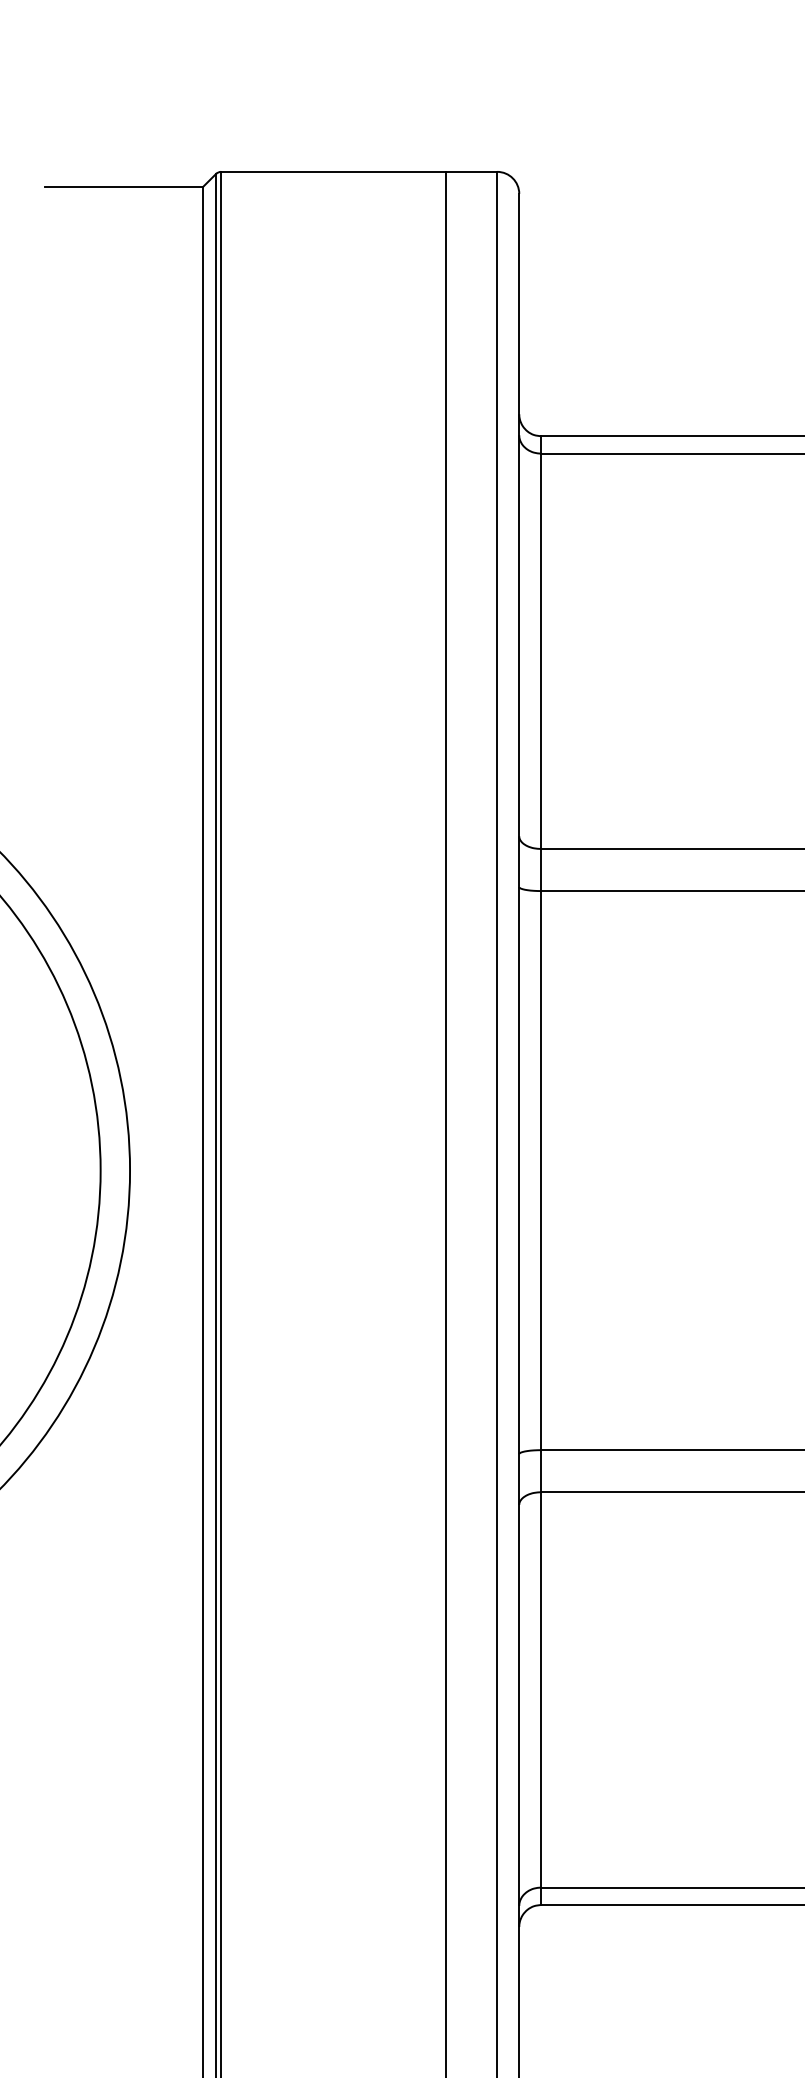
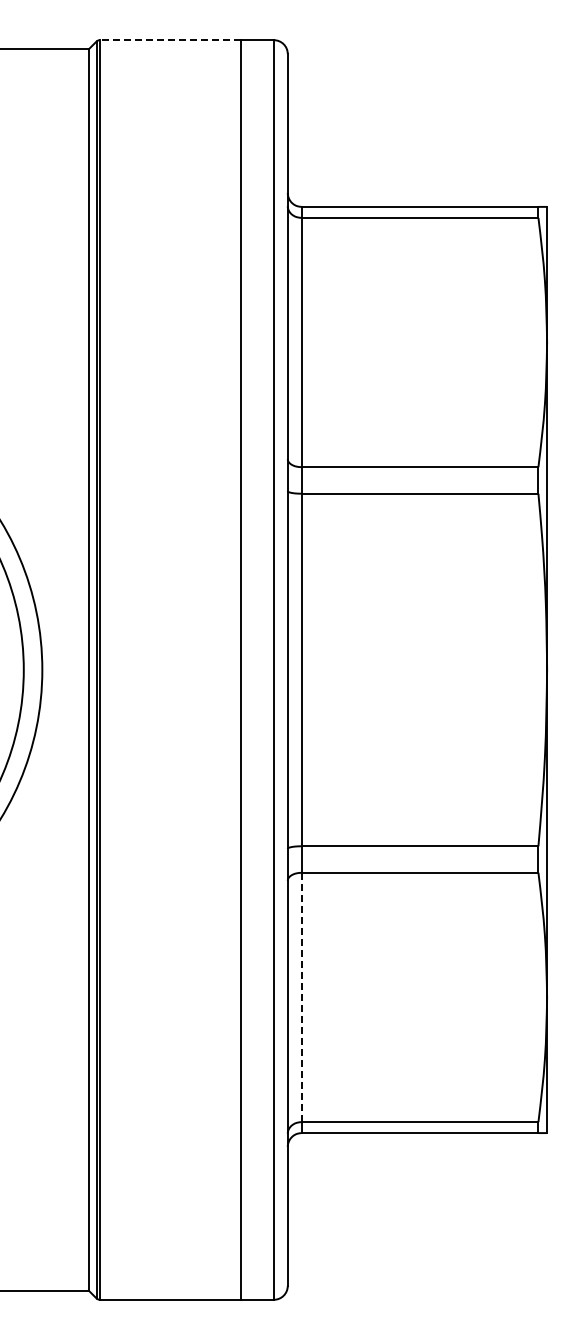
line: (333, 172) -> (170, 40), solid -> dashed
line: (541, 1689) -> (301, 997), solid -> dashed

